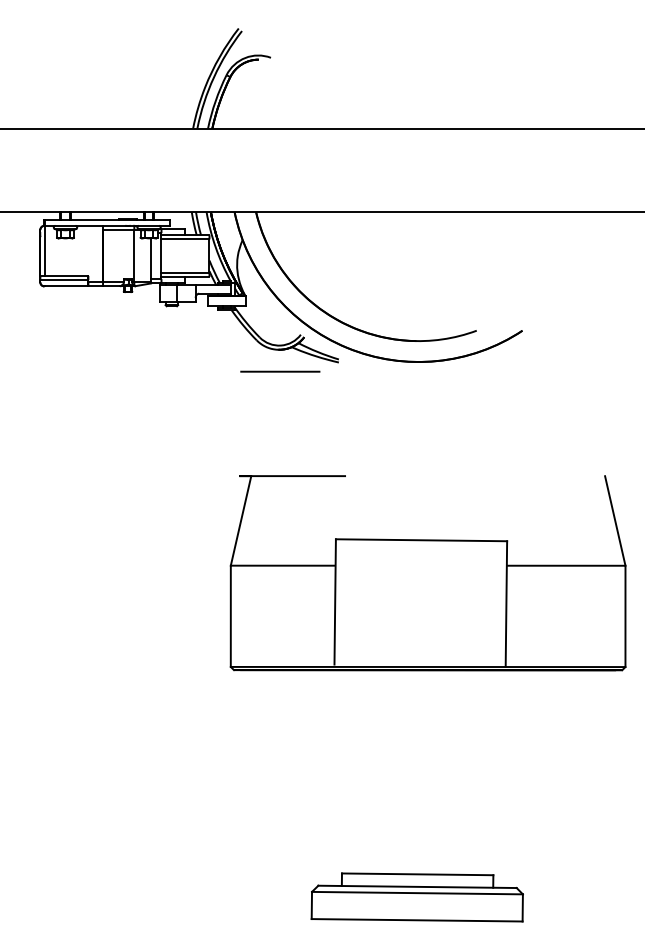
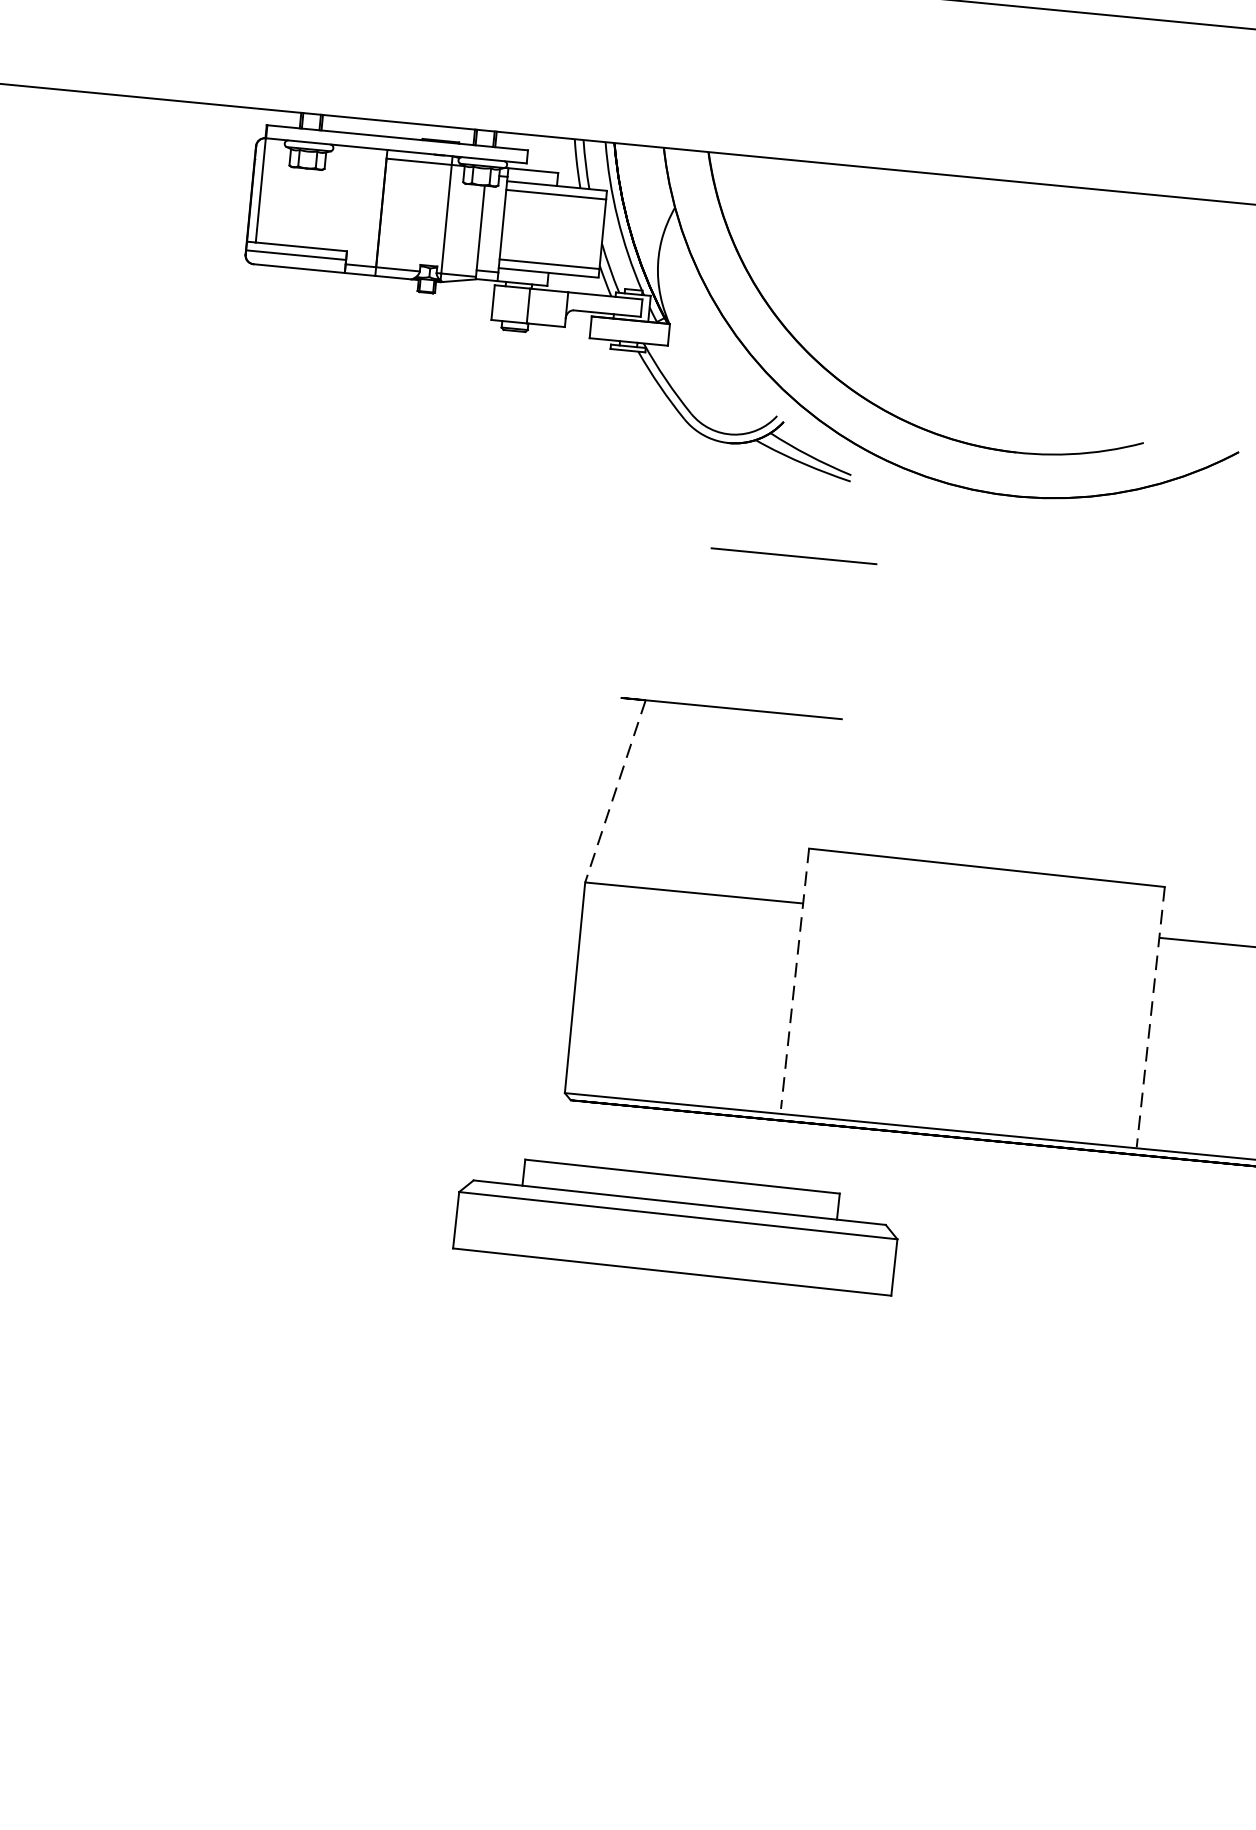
line: (280, 371) -> (794, 555), moved
line: (241, 520) -> (616, 790), solid -> dashed
line: (335, 601) -> (795, 977), solid -> dashed
line: (506, 603) -> (1151, 1016), solid -> dashed
part: (416, 897) -> (675, 1224), moved

